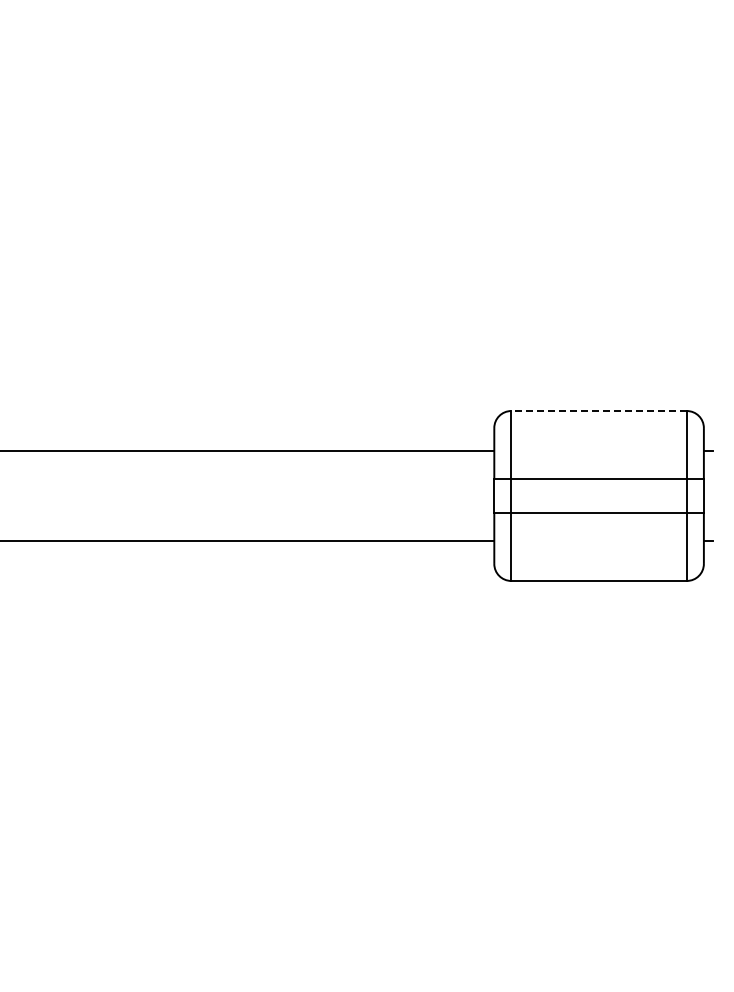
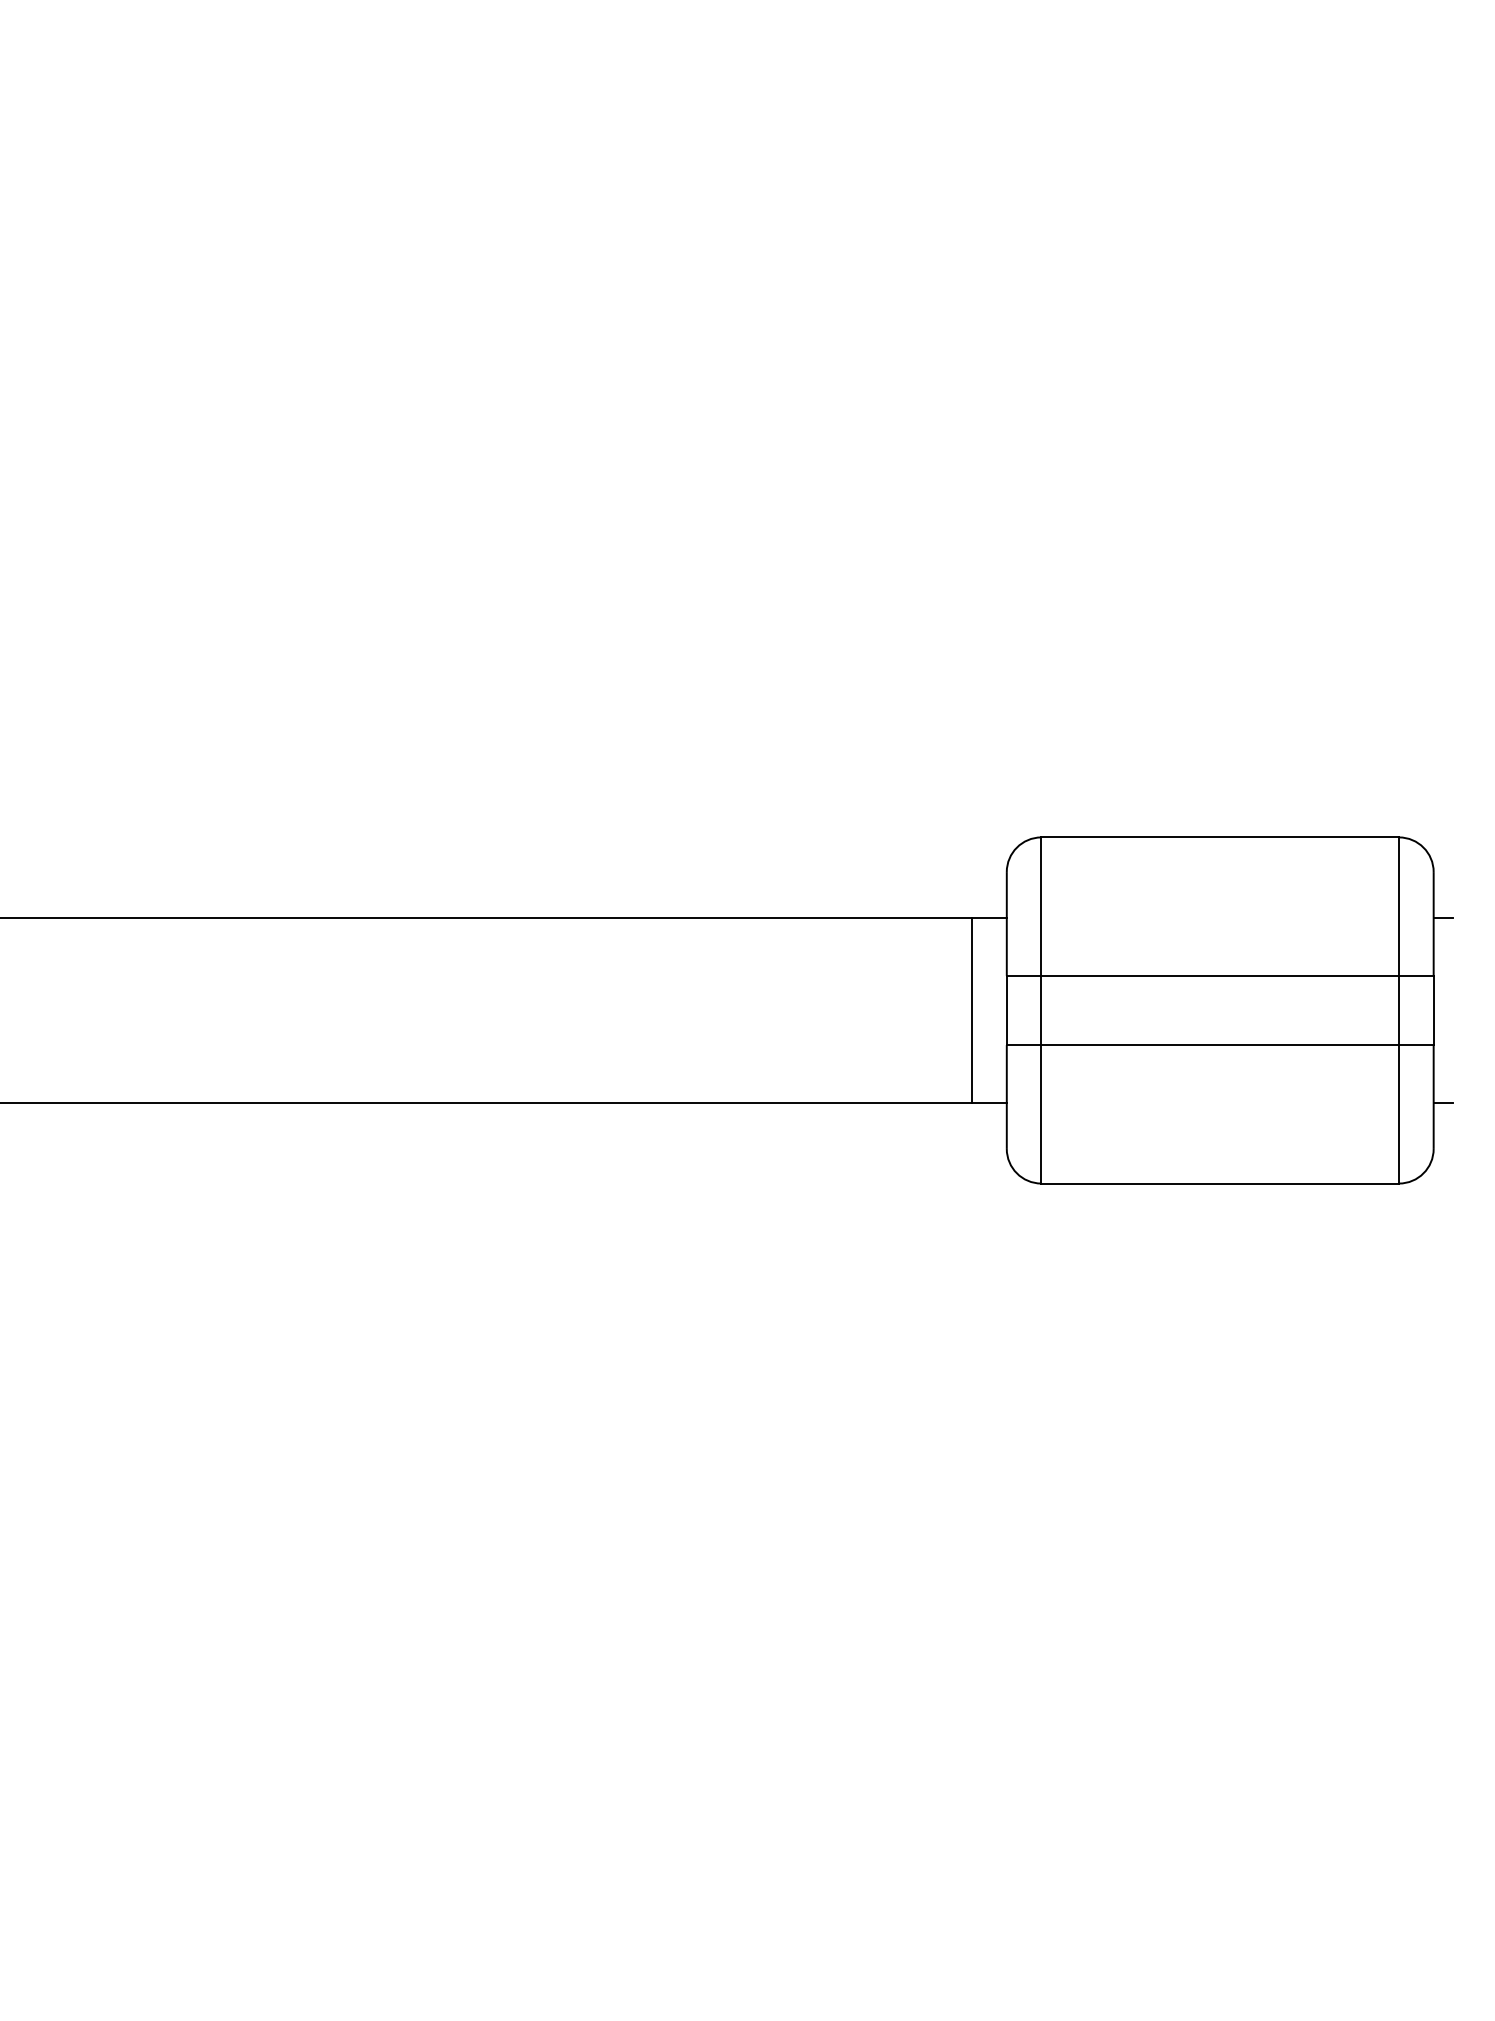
line: (599, 411) -> (1221, 838), dashed -> solid
line: (477, 495) -> (972, 1009), added

